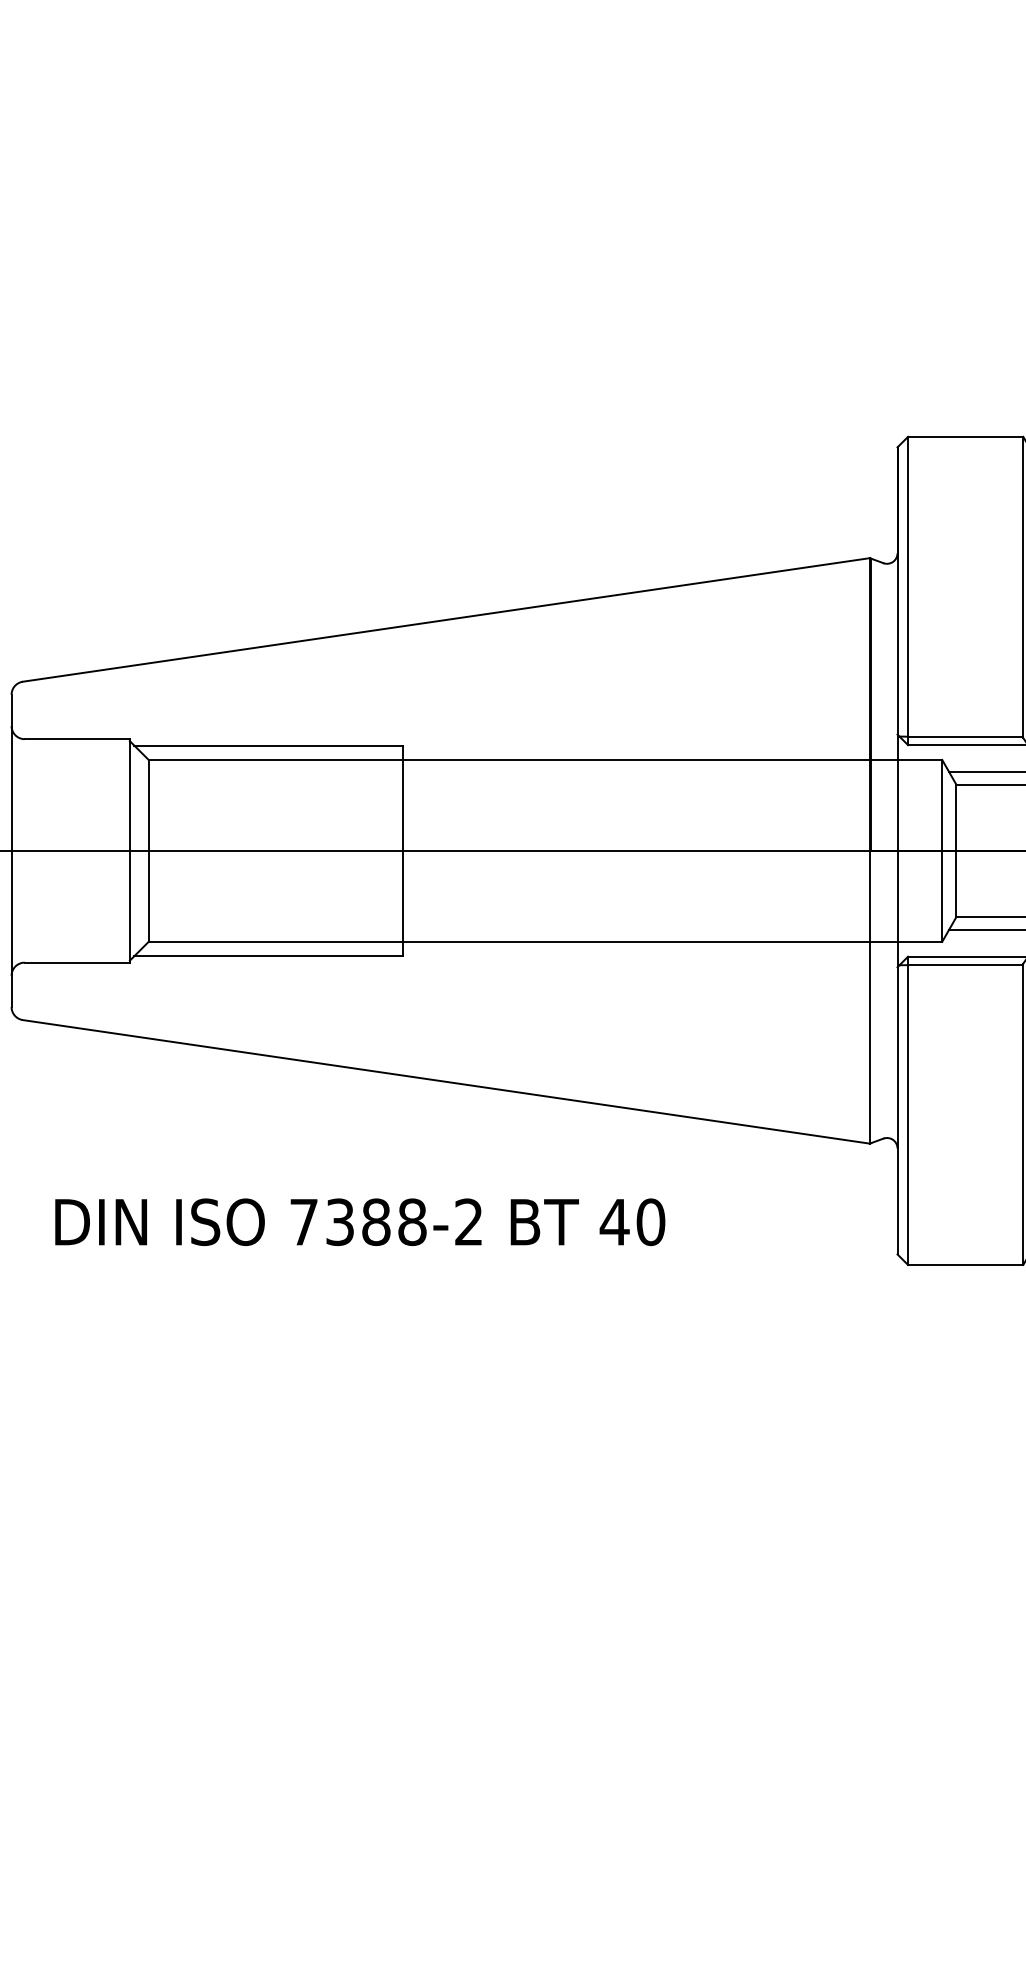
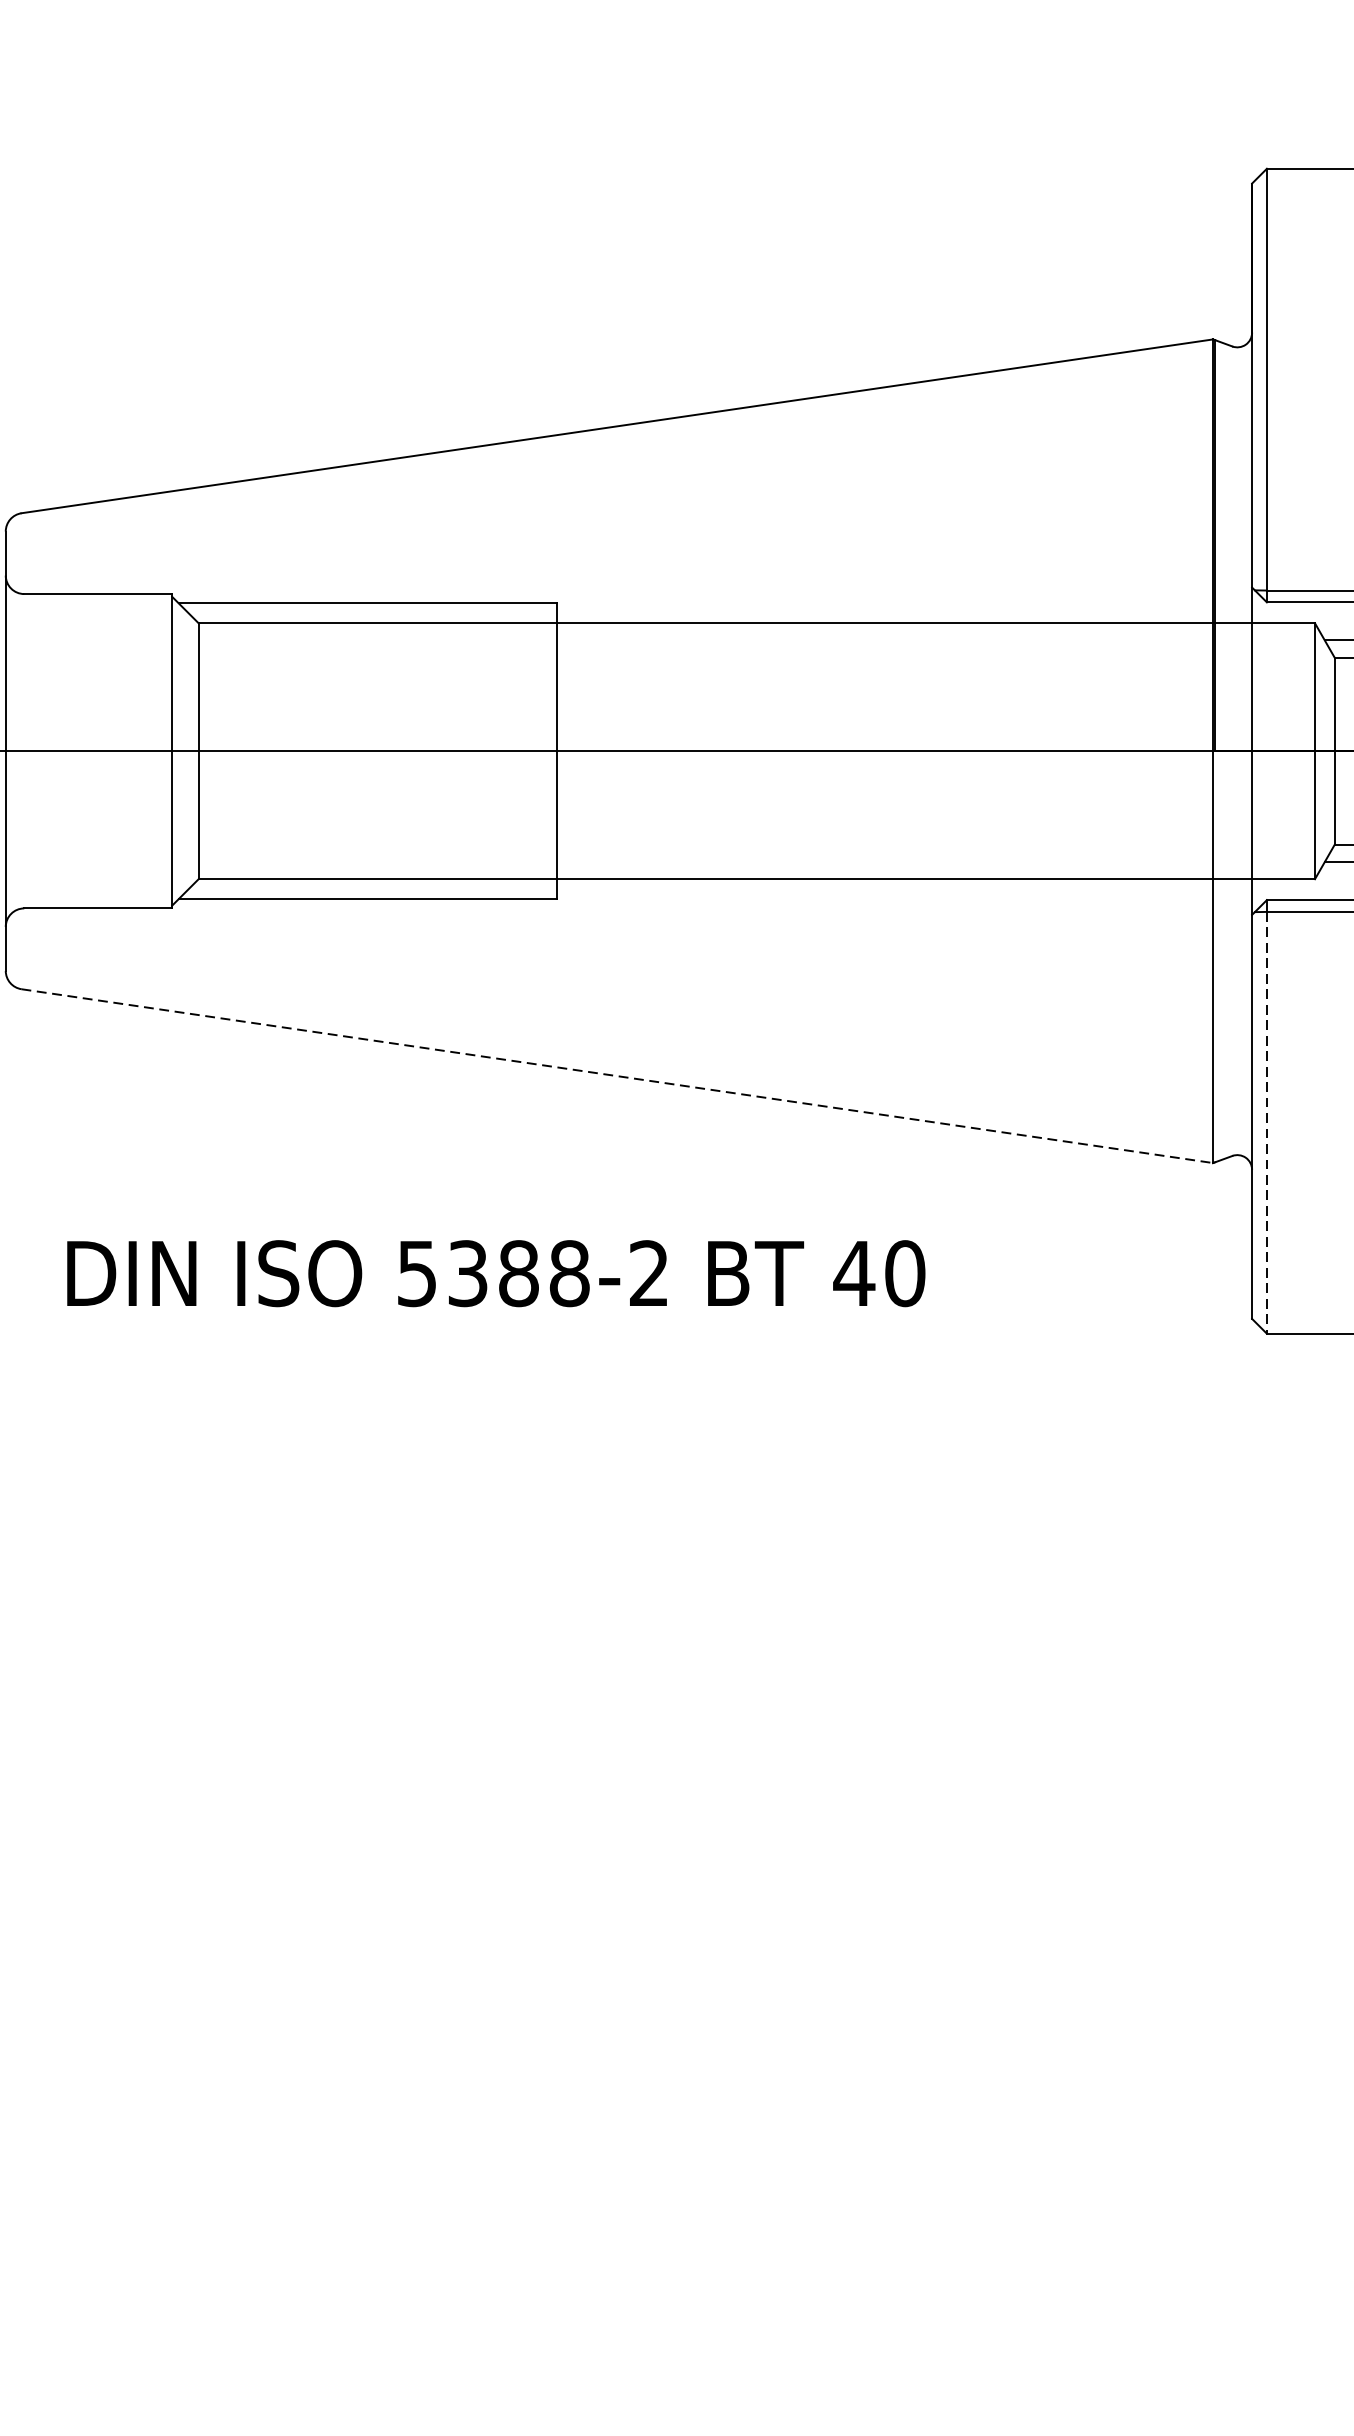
line: (446, 1081) -> (617, 1075), solid -> dashed
line: (908, 1115) -> (1267, 1123), solid -> dashed
text: (303, 1222) -> (416, 1273), 7388-2 -> 5388-2

